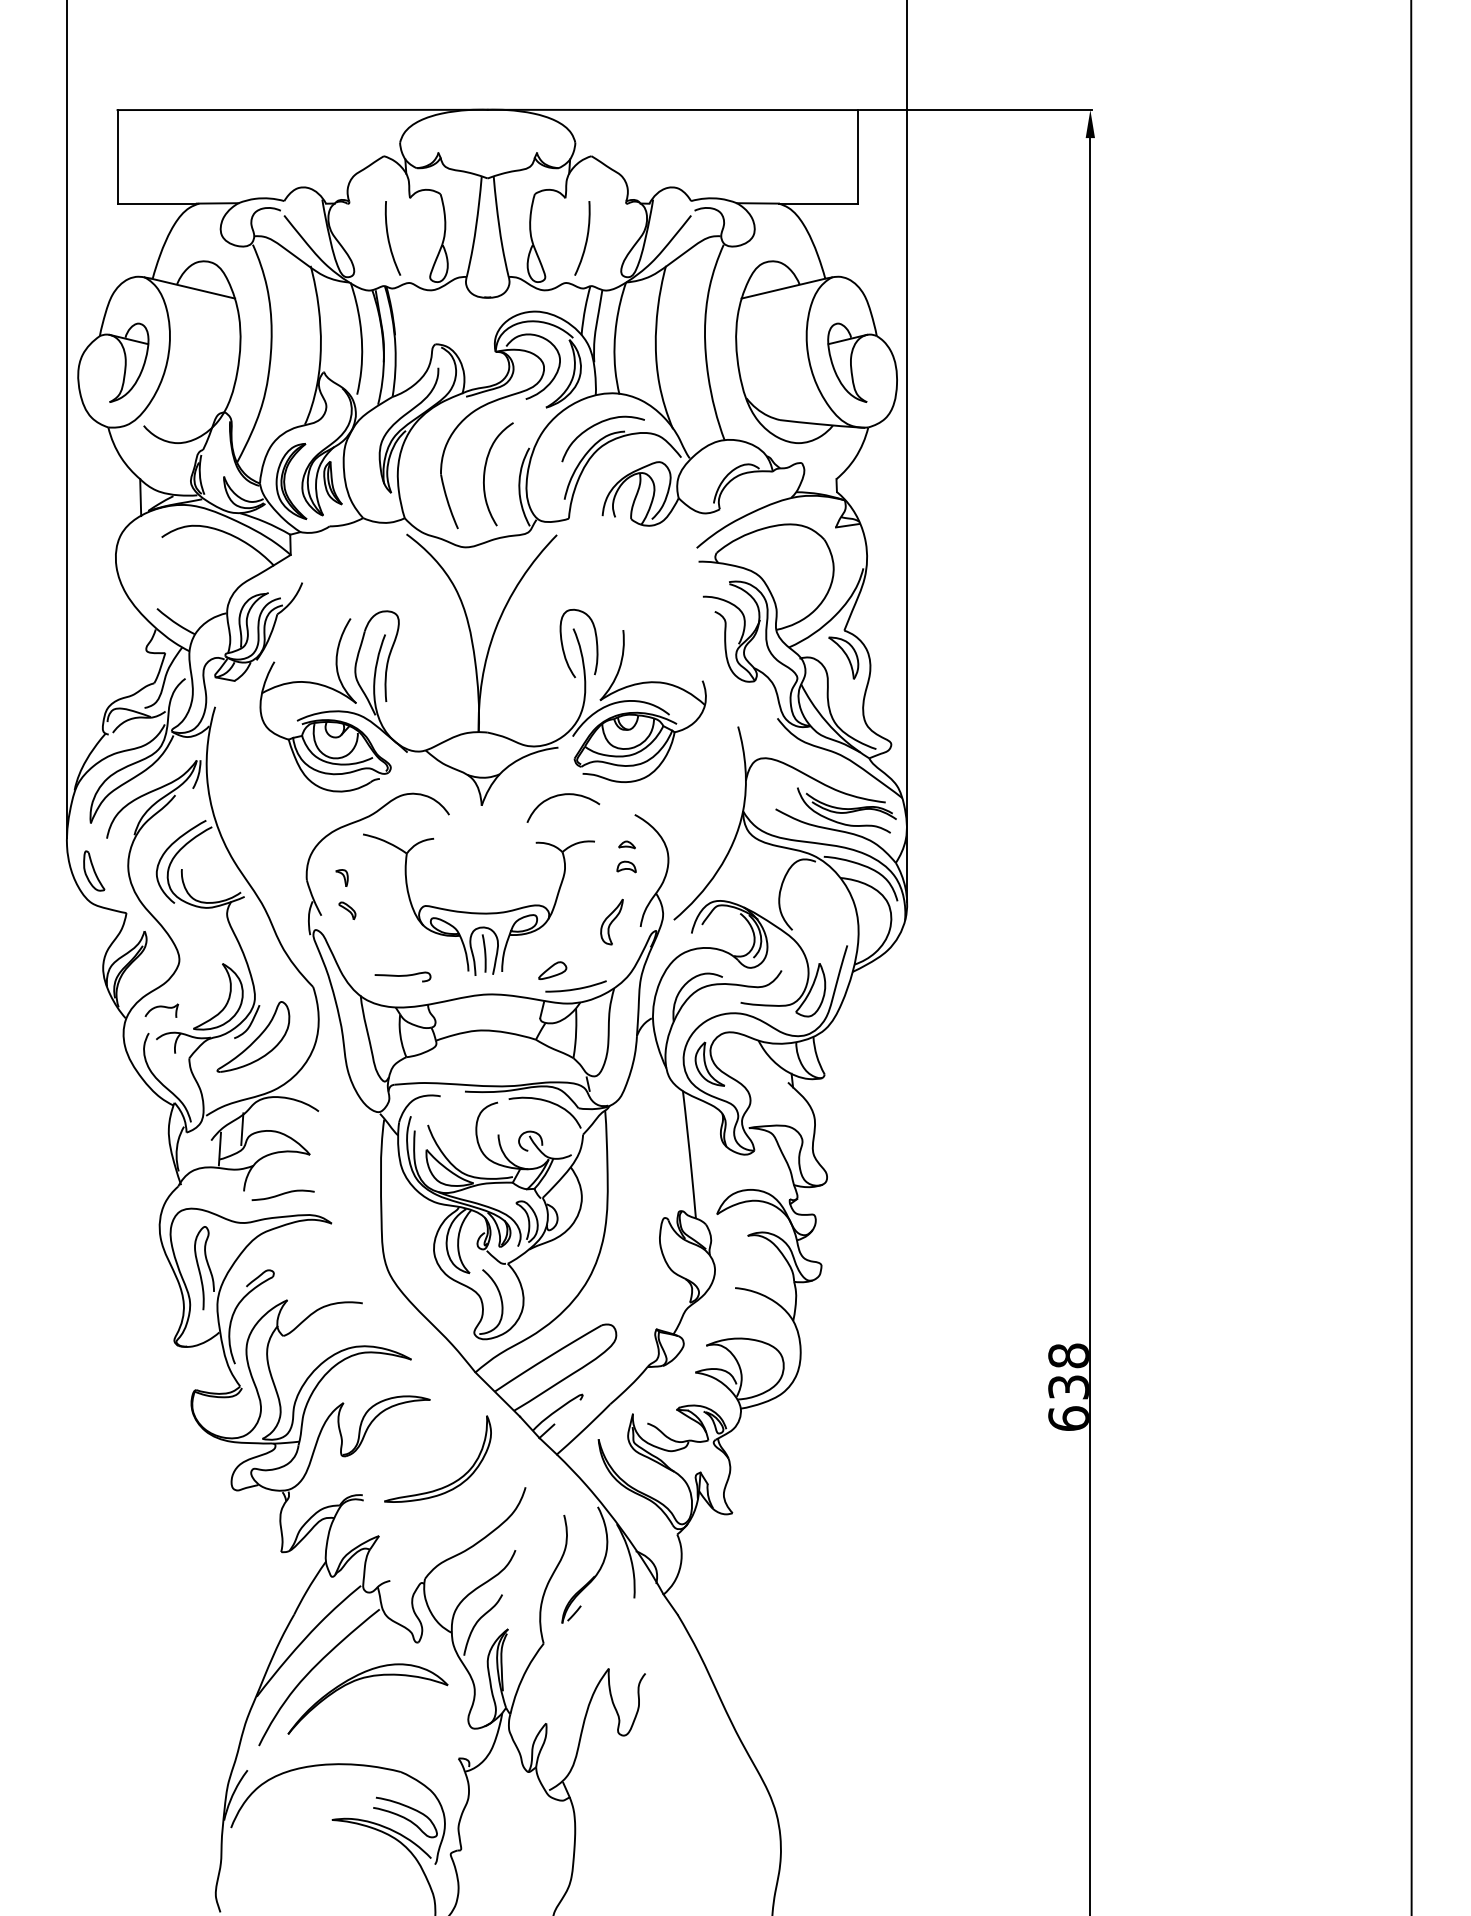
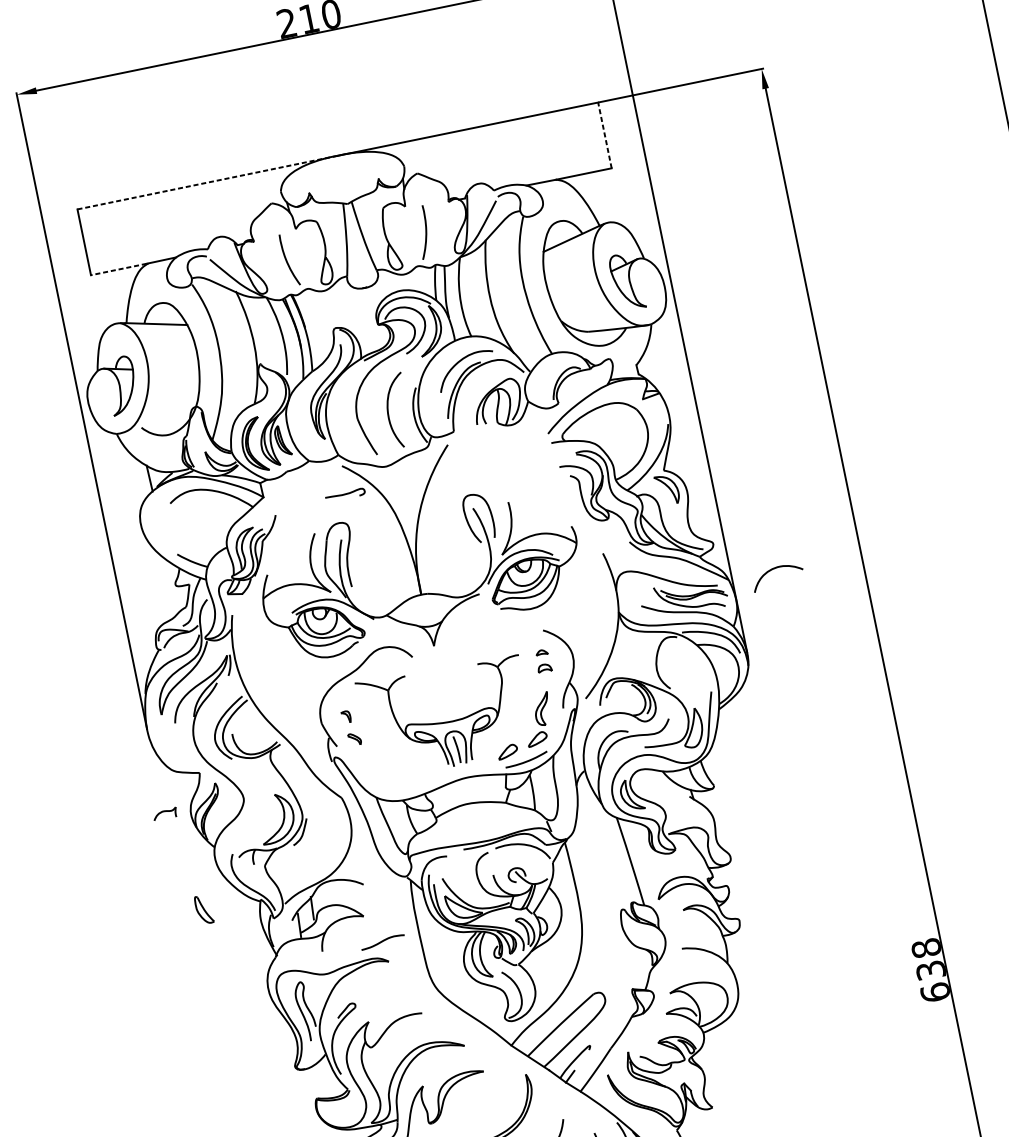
line: (303, 109) -> (208, 182), solid -> dashed
line: (857, 156) -> (604, 135), solid -> dashed
line: (157, 203) -> (119, 269), solid -> dashed
curve: (559, 796) -> (773, 569), moved
part: (94, 870) -> (204, 909), moved
part: (596, 961) -> (537, 739), added
curve: (402, 976) -> (344, 494), moved
part: (161, 1010) -> (164, 814), moved
part: (253, 1036) -> (306, 841), removed
curve: (282, 1194) -> (382, 941), moved

